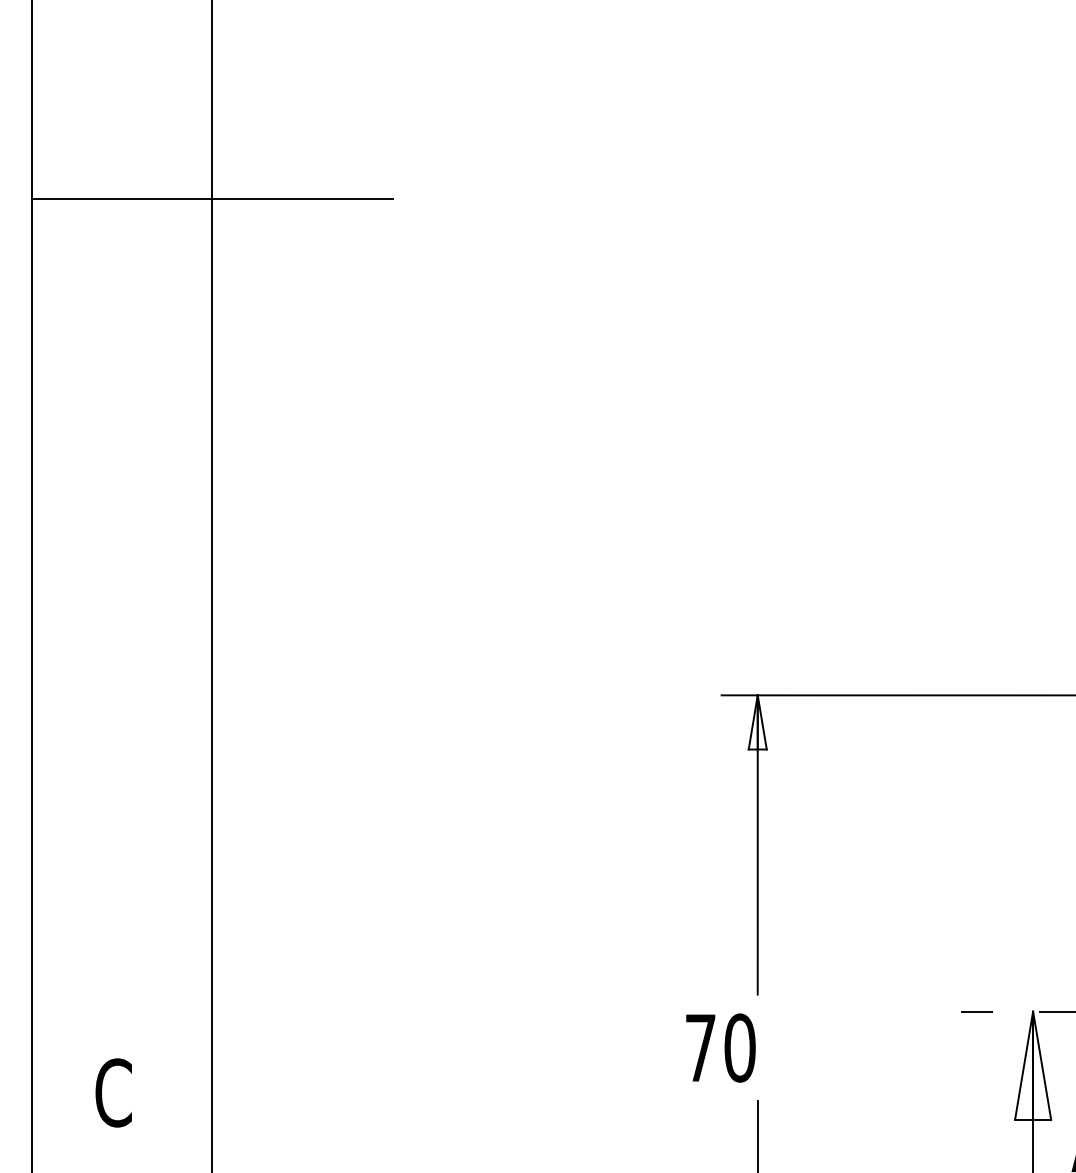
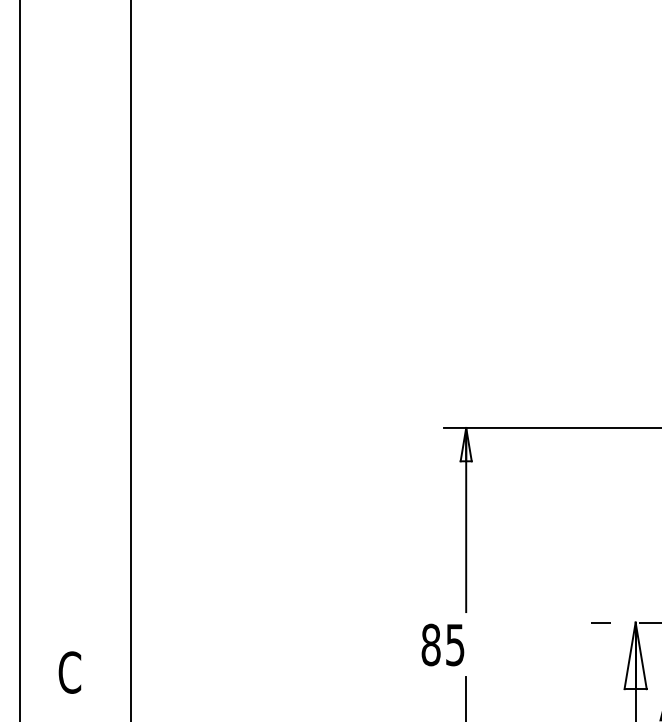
line: (212, 198) -> (130, 122), removed
text: (719, 1047) -> (442, 644), 70 -> 85

